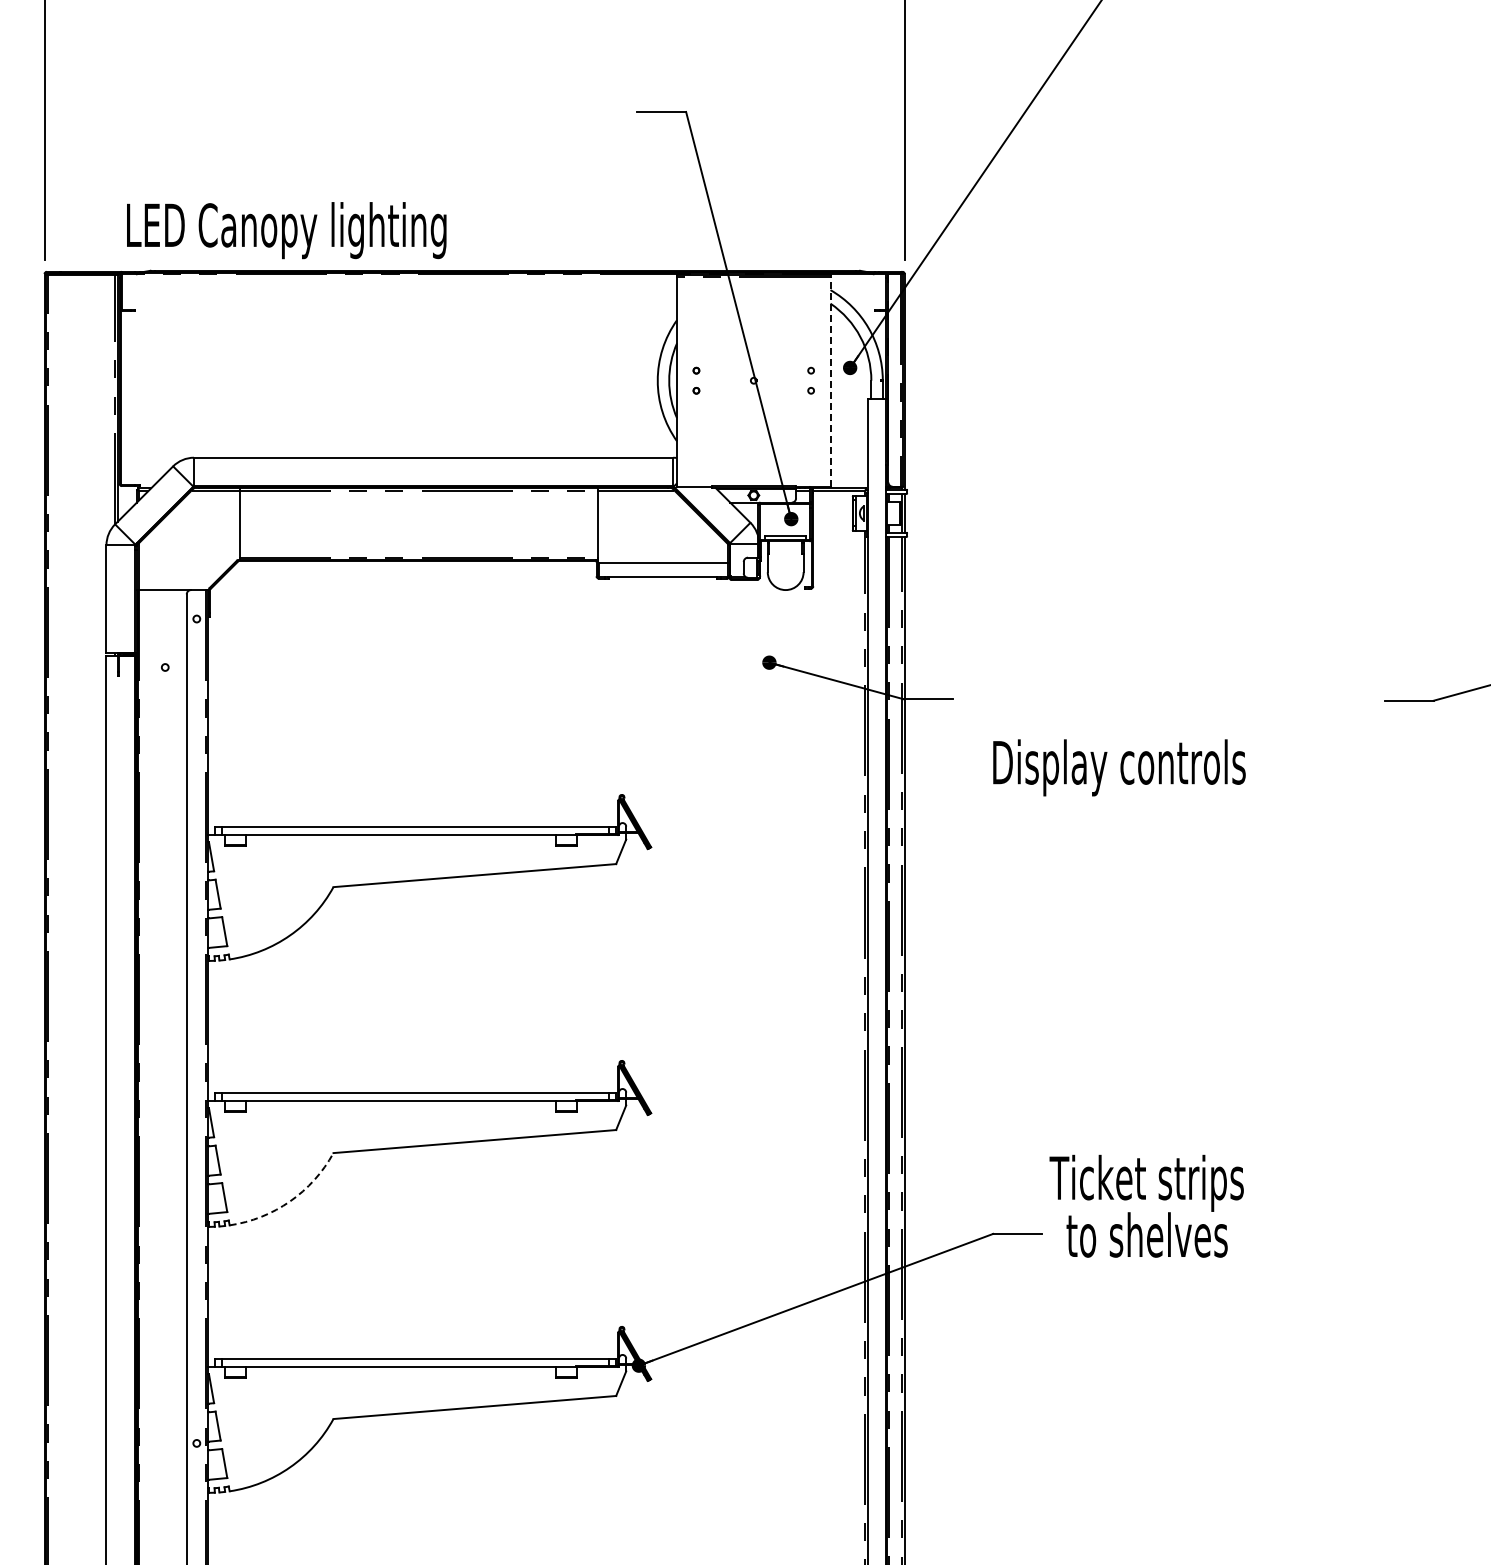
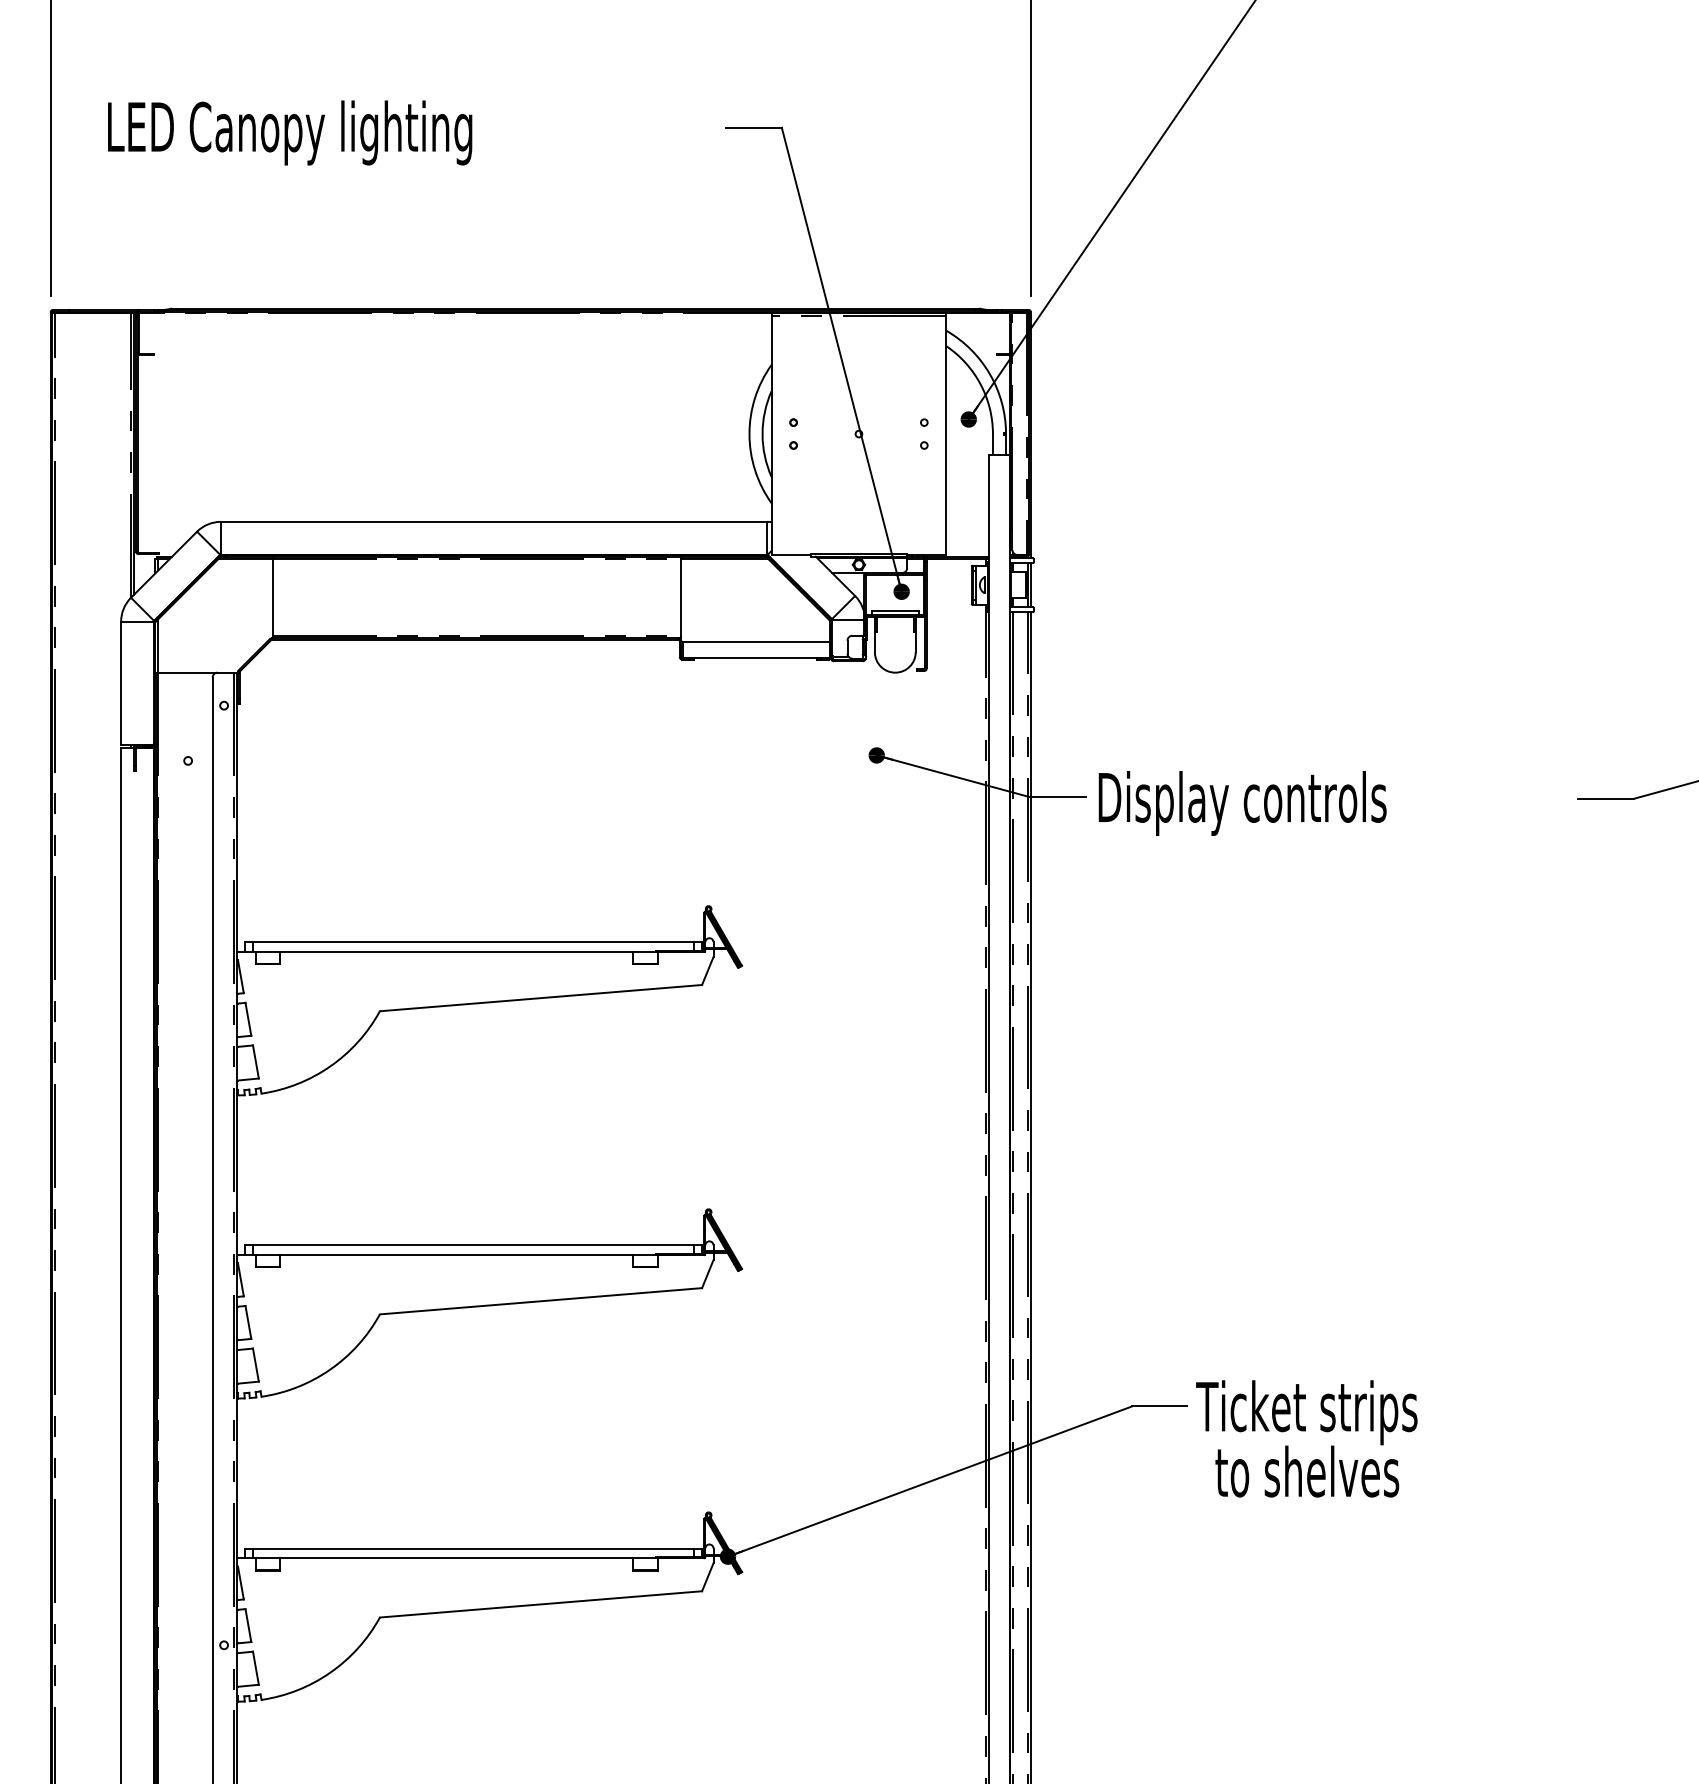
text: (286, 230) -> (289, 132), moved
line: (830, 381) -> (946, 434), dashed -> solid
text: (1119, 767) -> (1242, 803), moved
arc: (290, 1201) -> (330, 1369), dashed -> solid
text: (1146, 1205) -> (1306, 1437), moved

